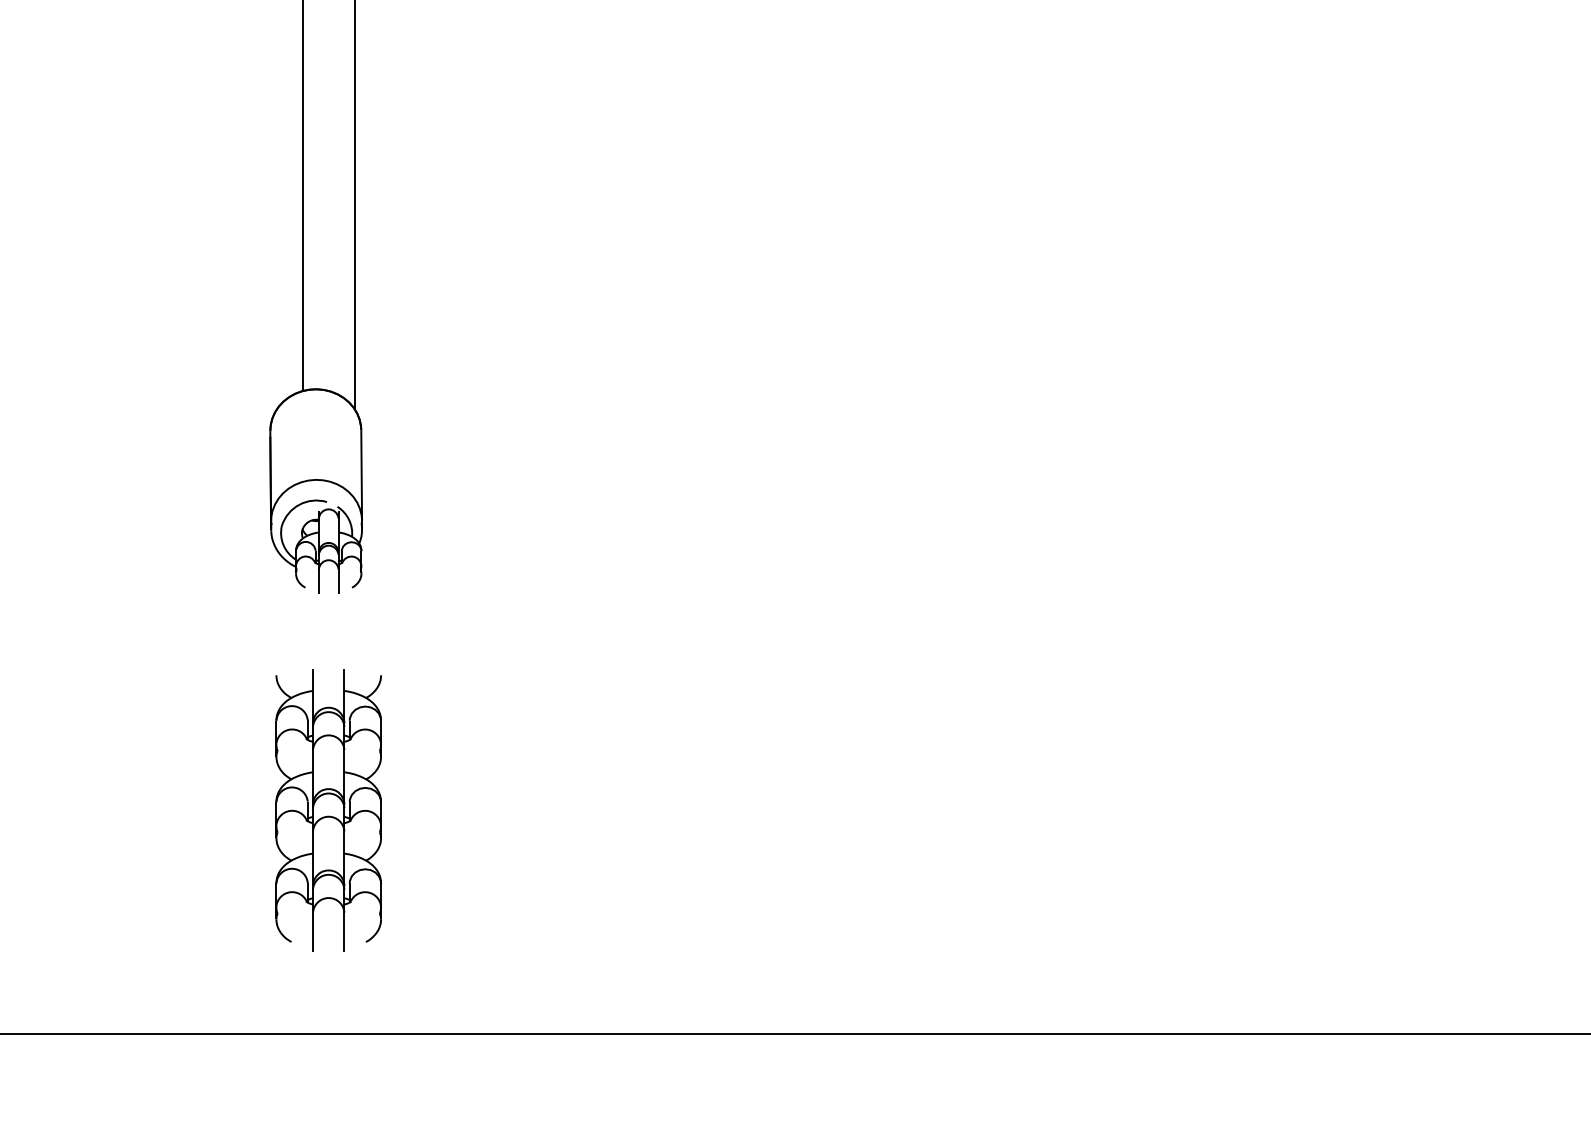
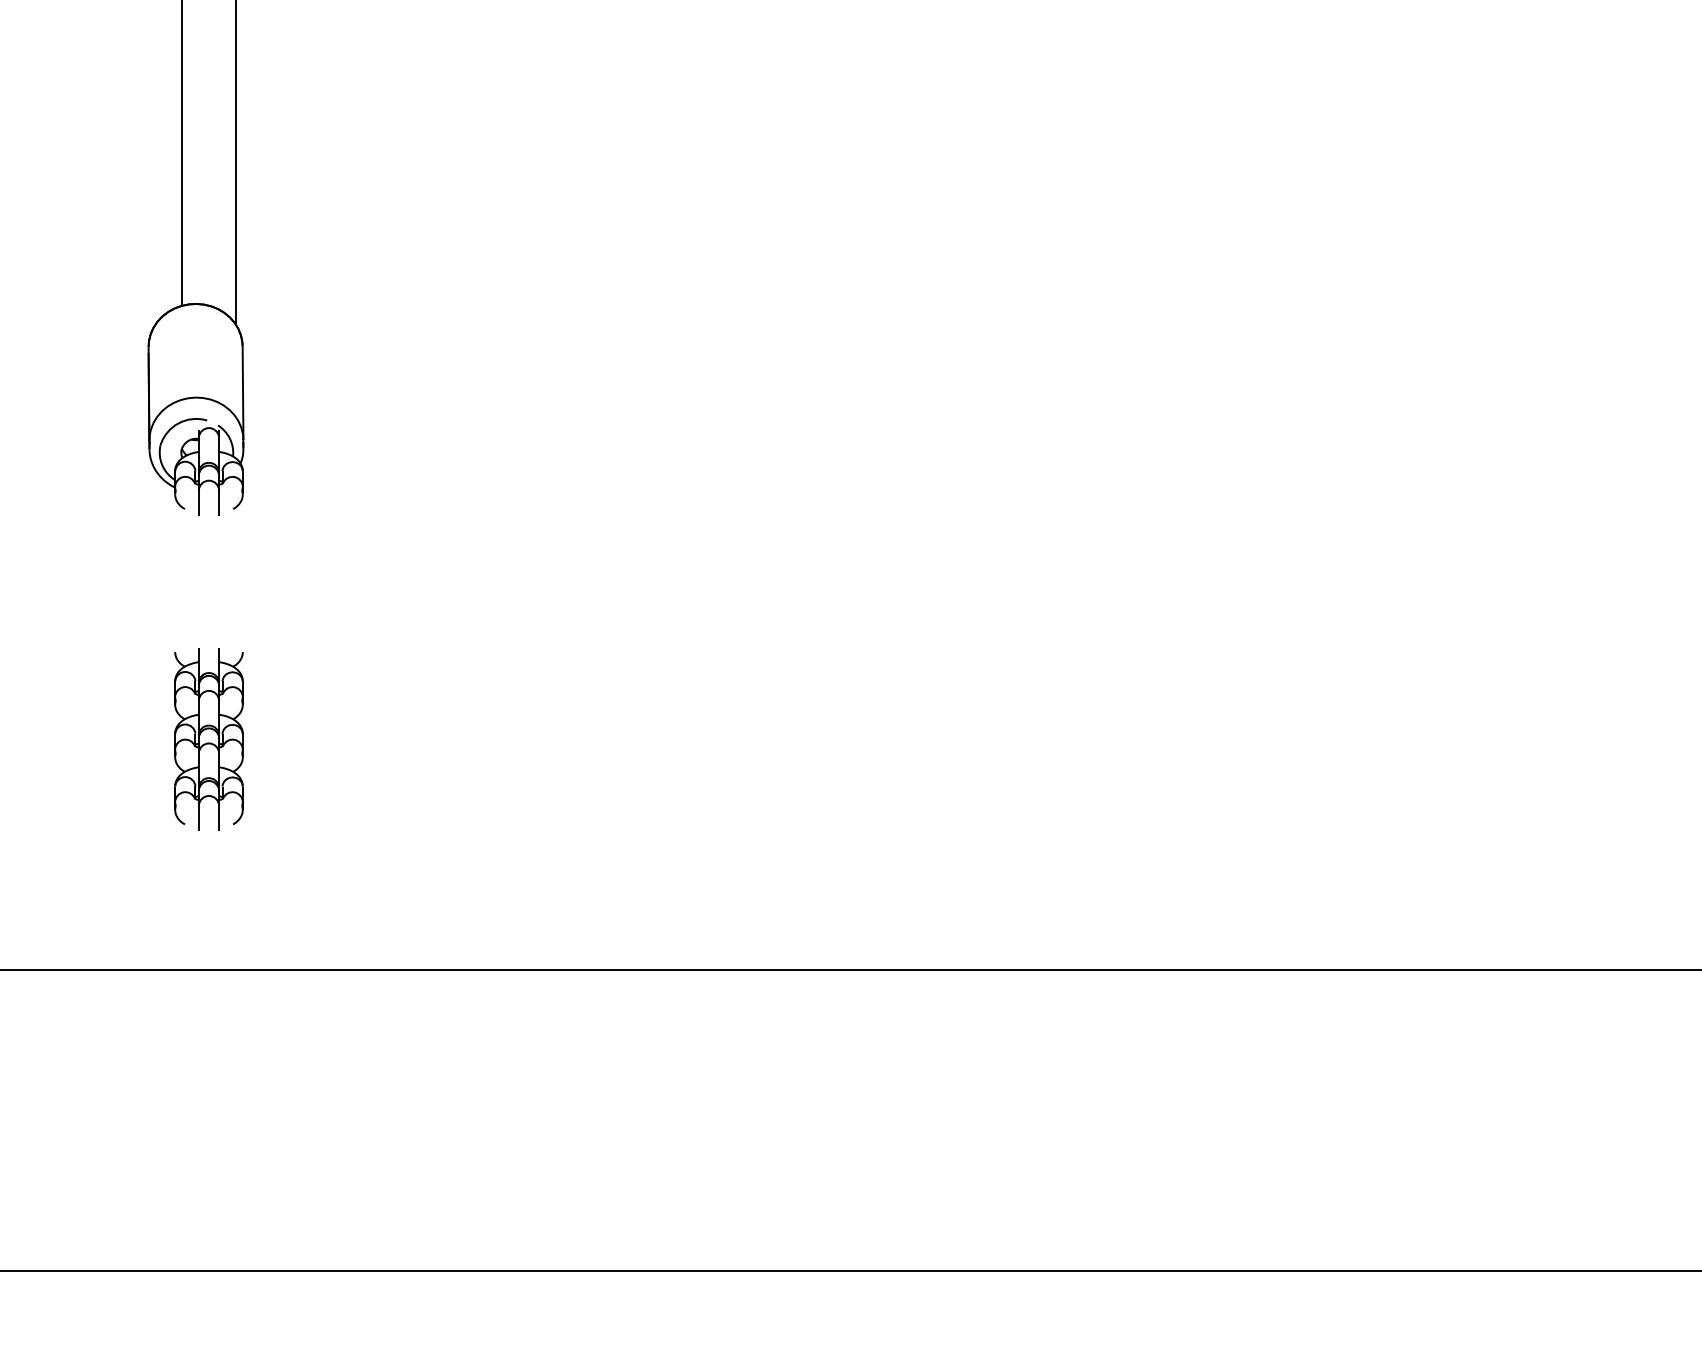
part: (328, 810) -> (208, 739), size x0.62

